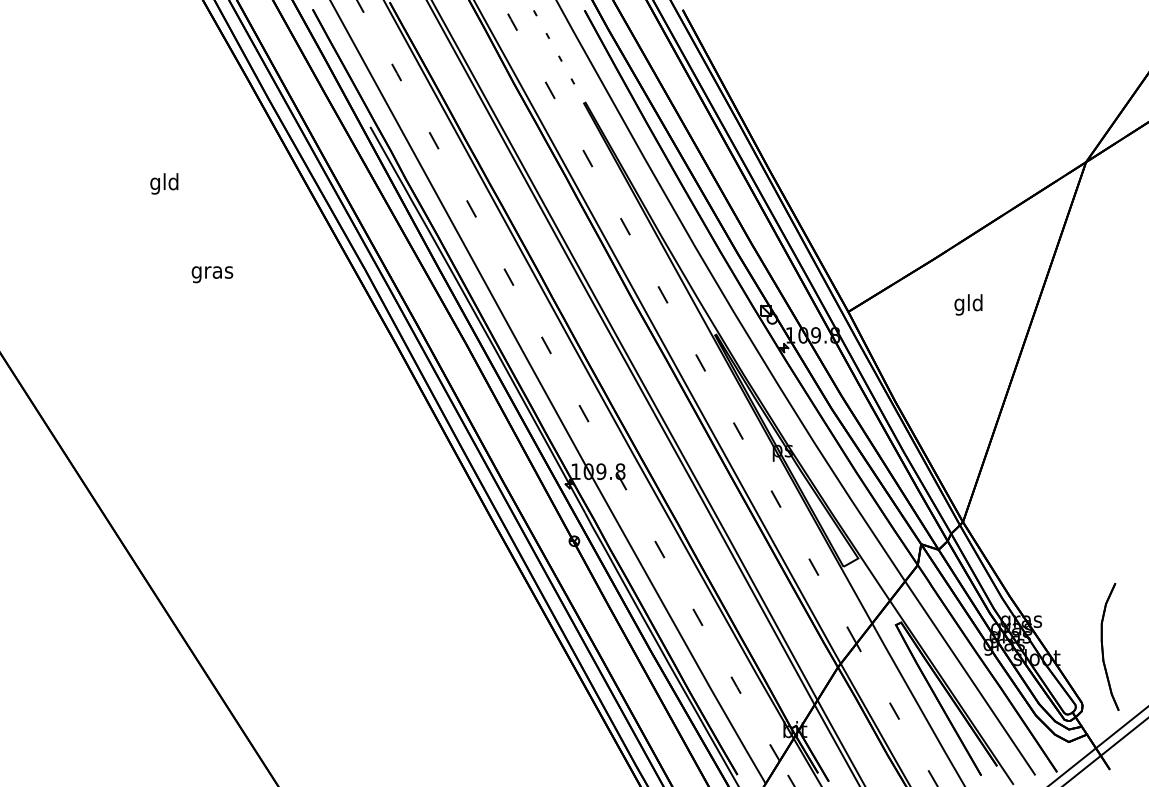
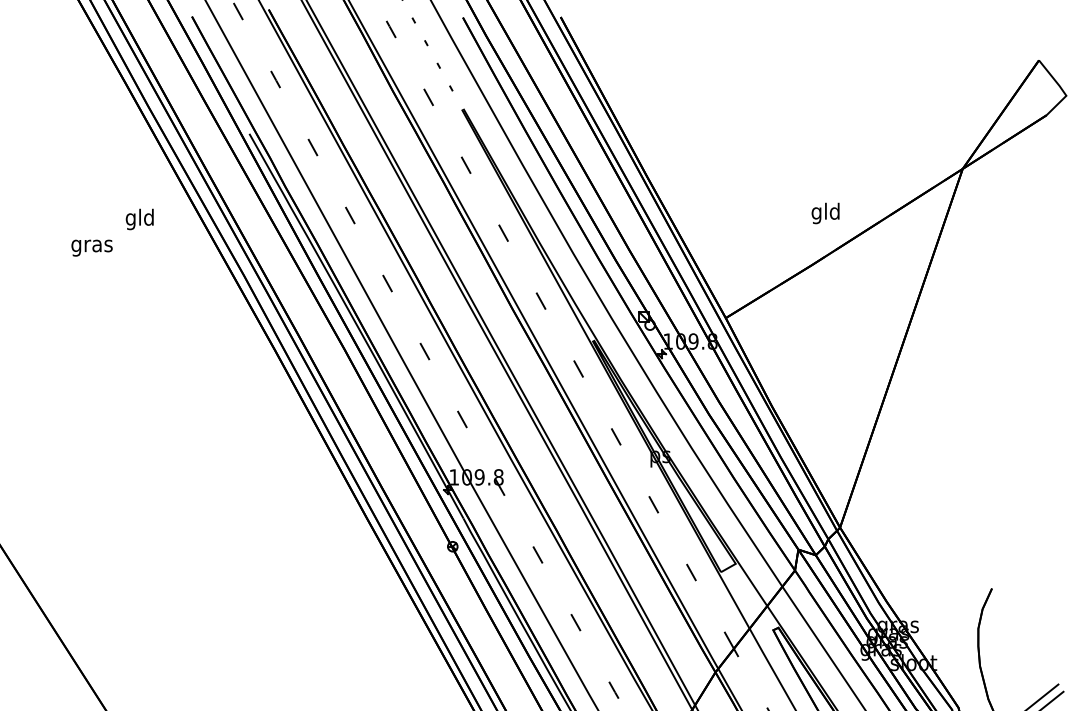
text: (164, 183) -> (139, 219), moved
text: (212, 274) -> (92, 247), moved
text: (968, 304) -> (825, 213), moved

